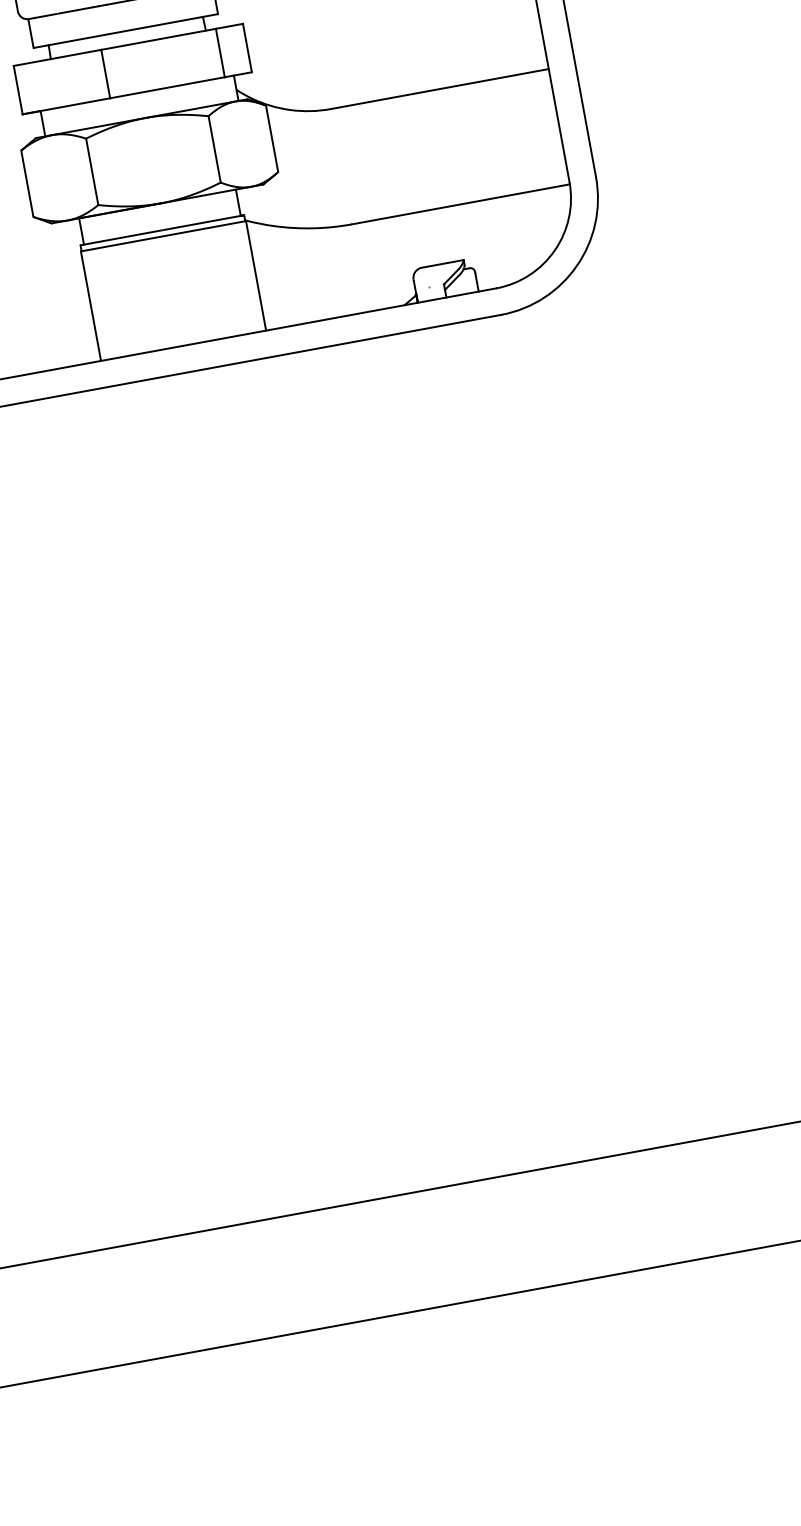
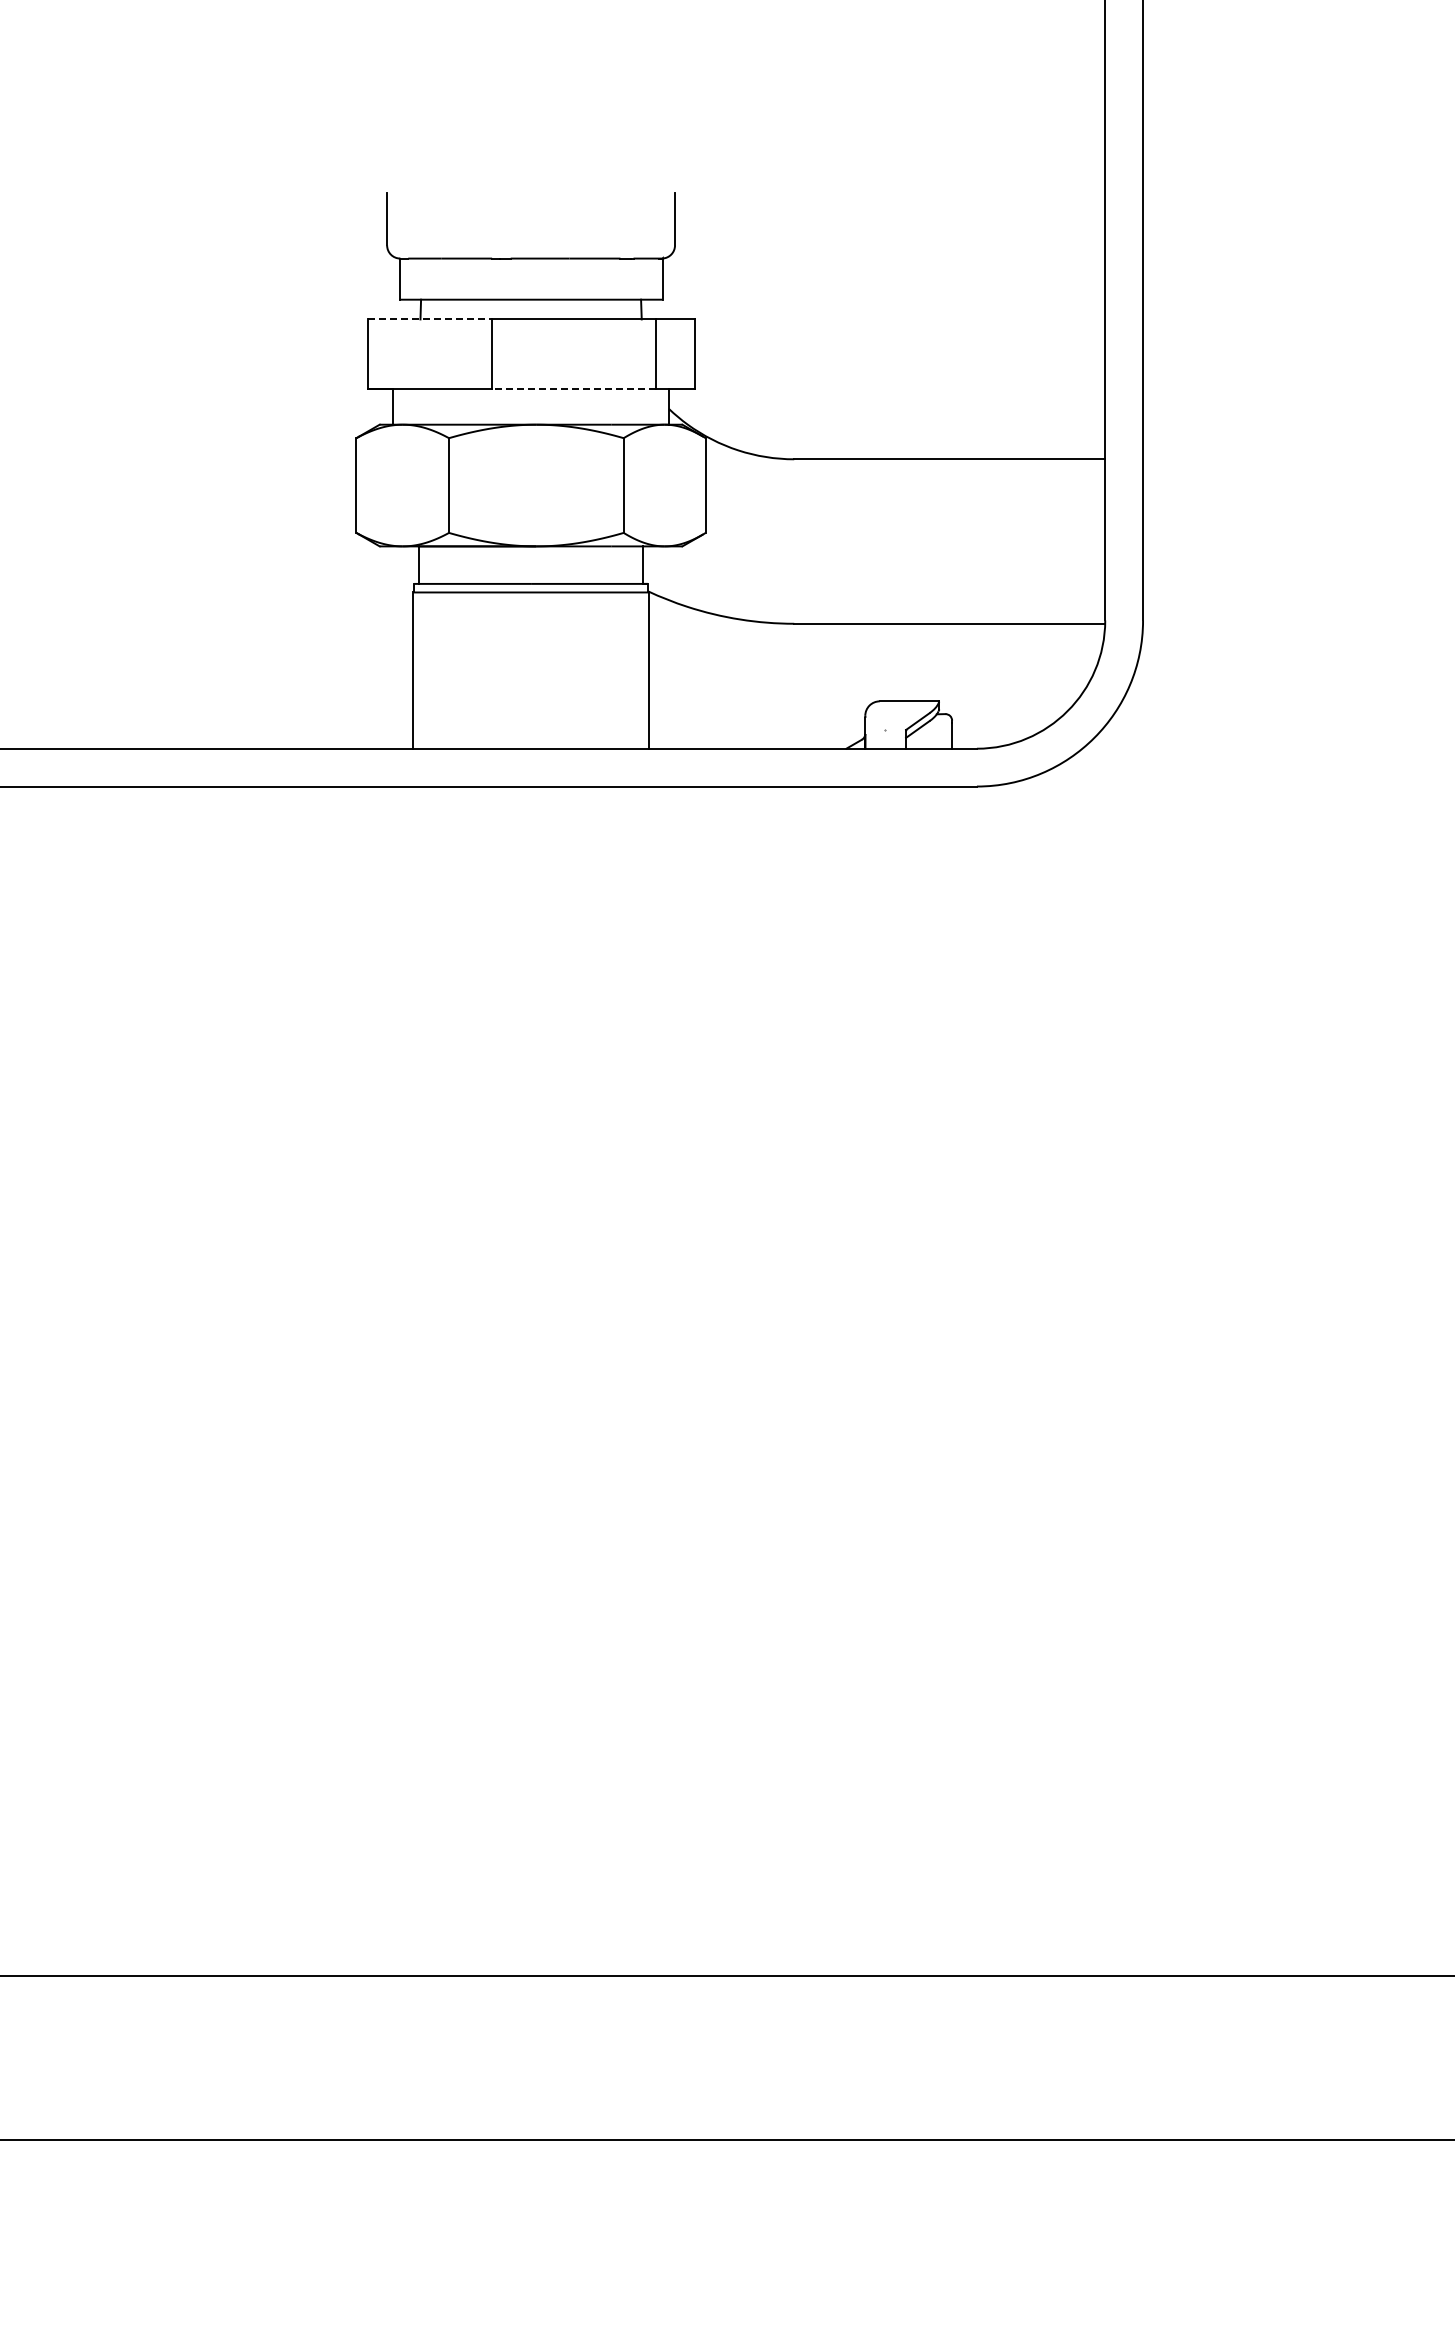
line: (57, 57) -> (430, 319), solid -> dashed
line: (167, 87) -> (574, 388), solid -> dashed

